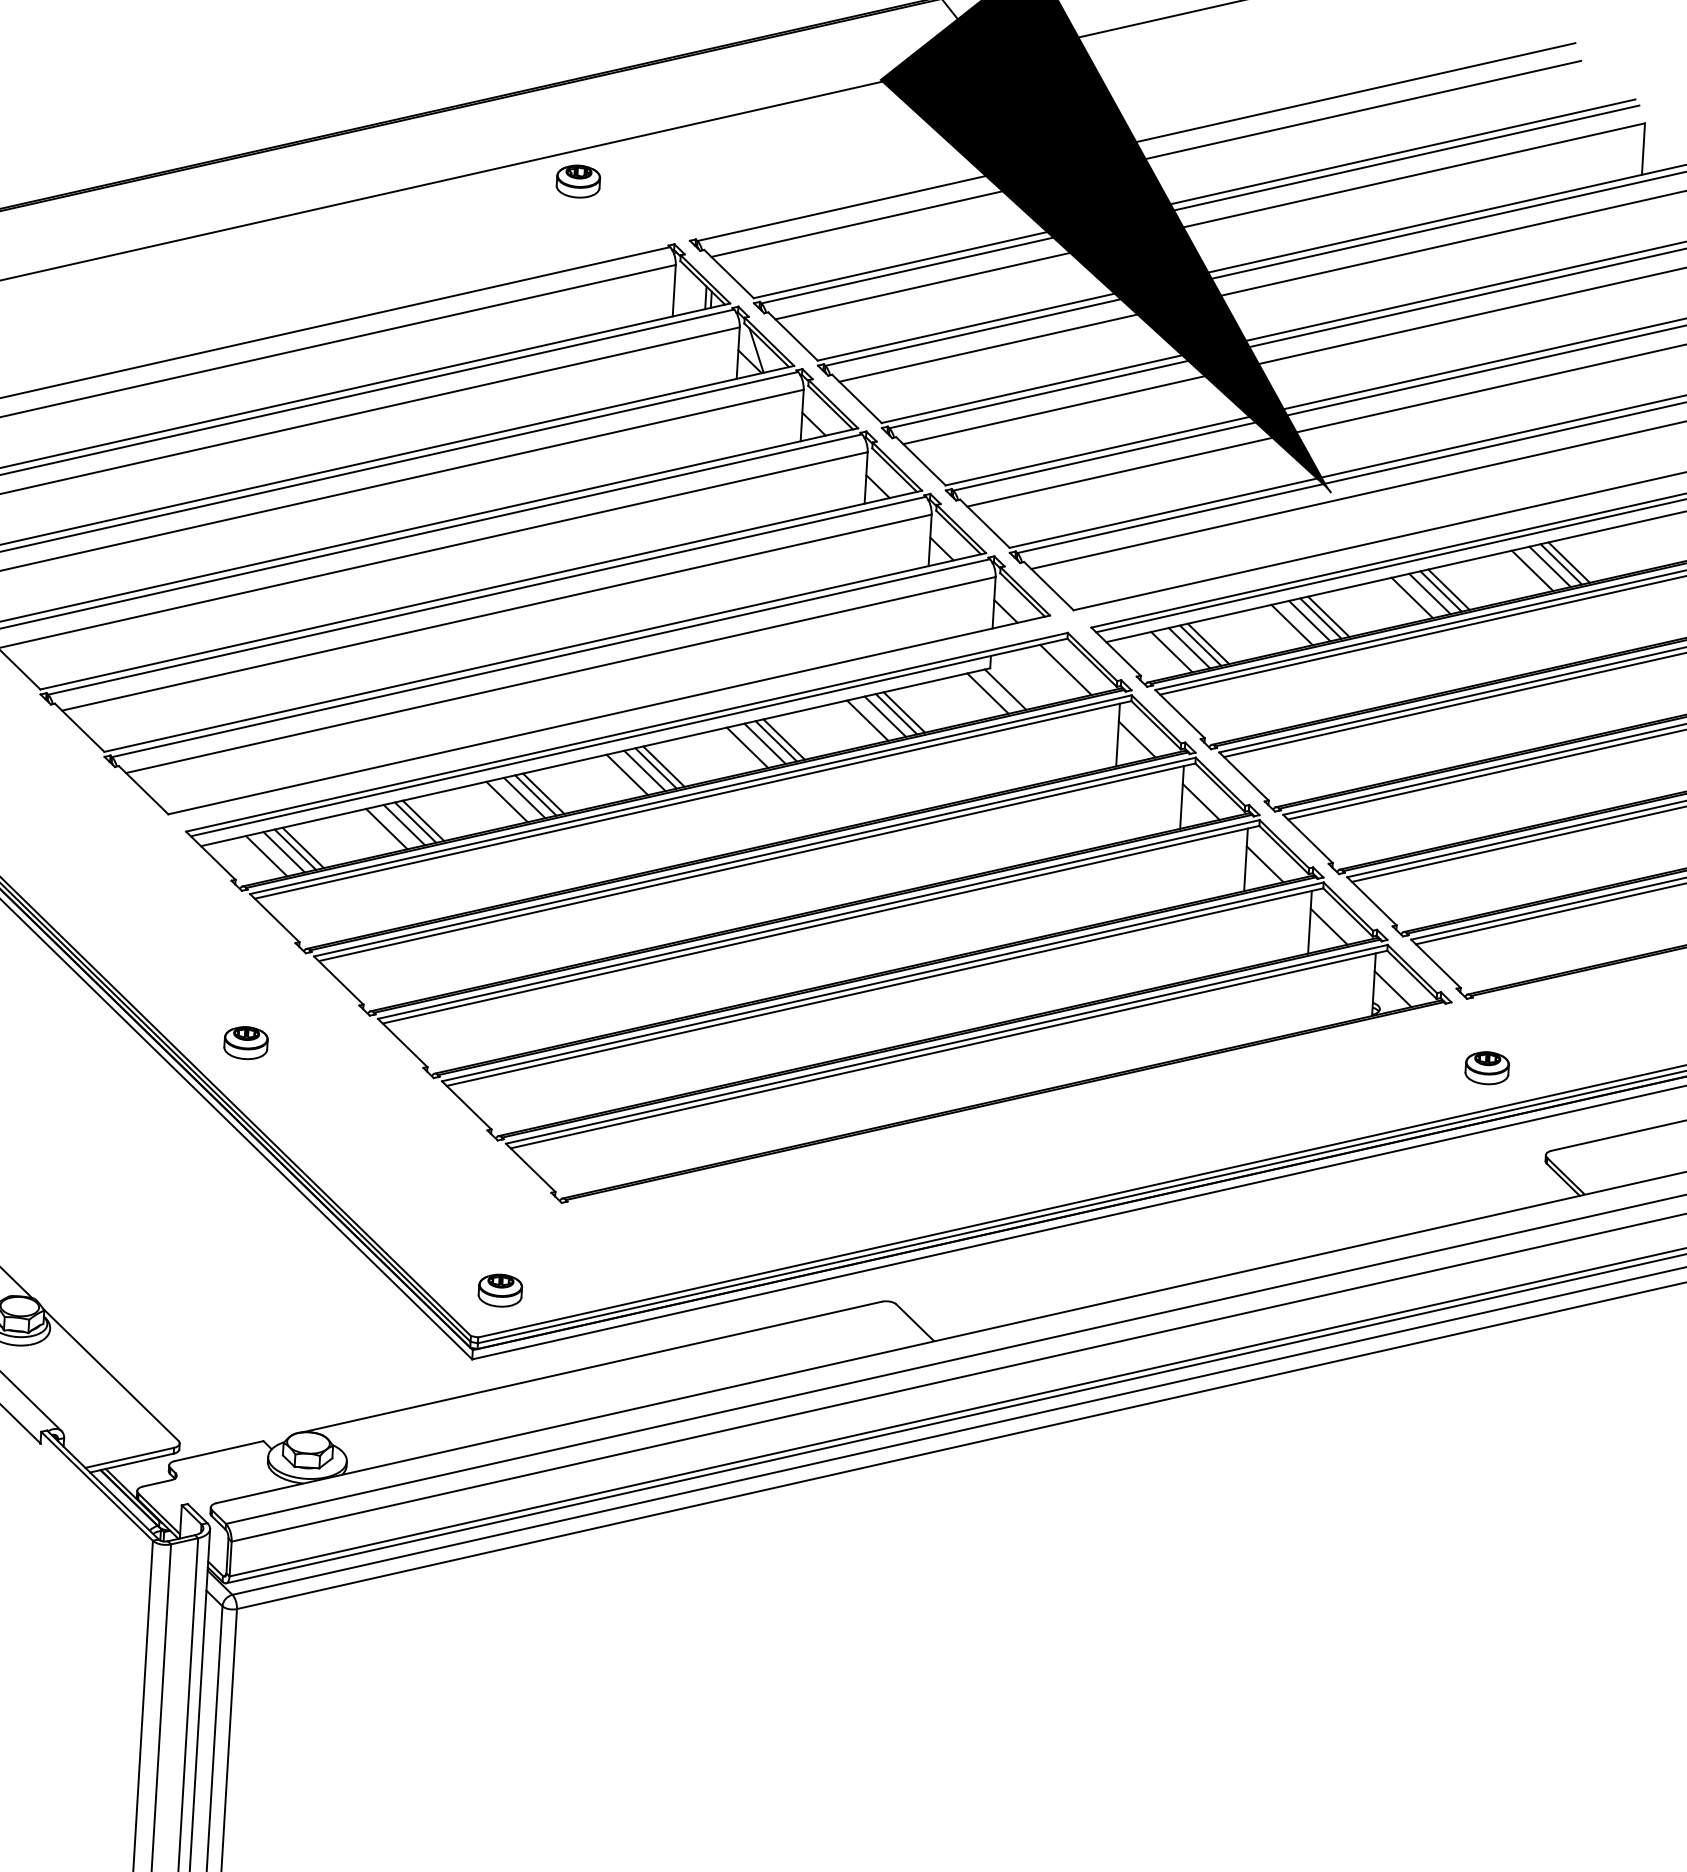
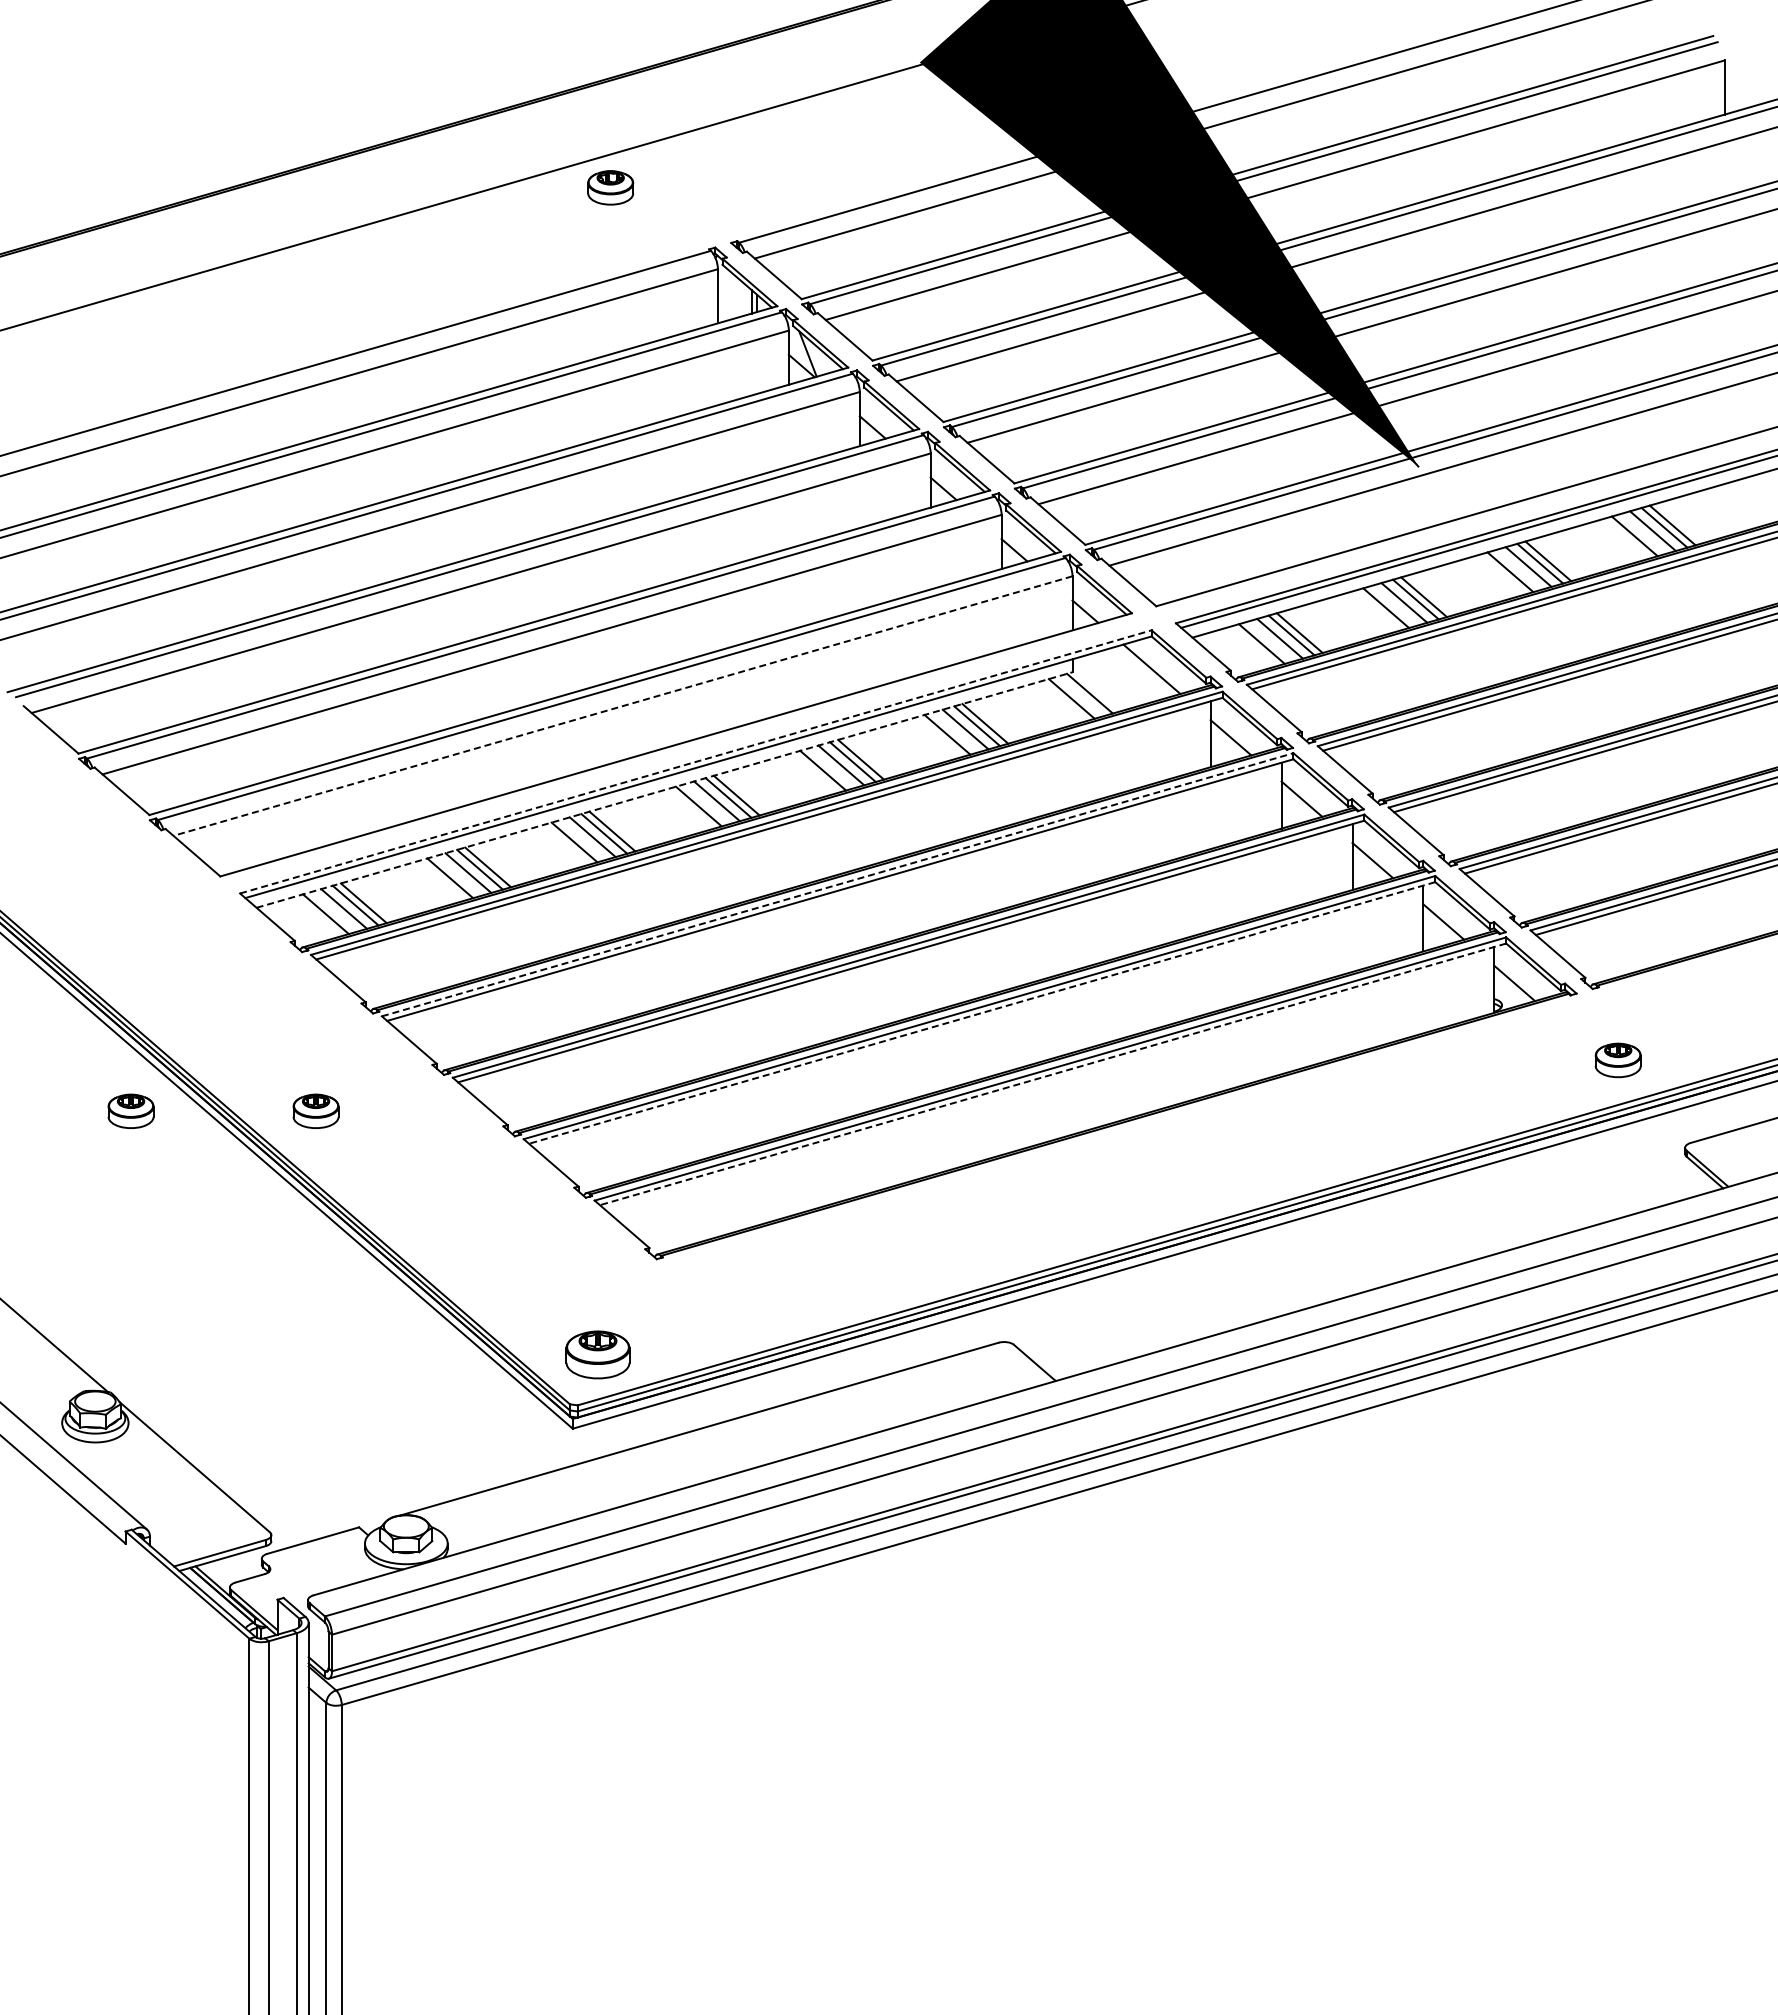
line: (561, 675) -> (623, 706), solid -> dashed
line: (627, 731) -> (696, 761), solid -> dashed
line: (595, 757) -> (664, 790), solid -> dashed
line: (755, 856) -> (838, 884), solid -> dashed
line: (885, 986) -> (982, 1012), solid -> dashed
part: (69, 1031) -> (130, 1110), added
line: (949, 1049) -> (1053, 1074), solid -> dashed
part: (499, 1290) -> (597, 1354), size x1.4

